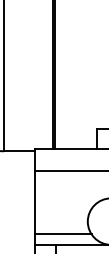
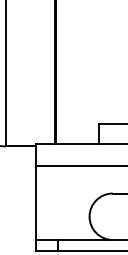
line: (62, 234) -> (64, 229), removed

